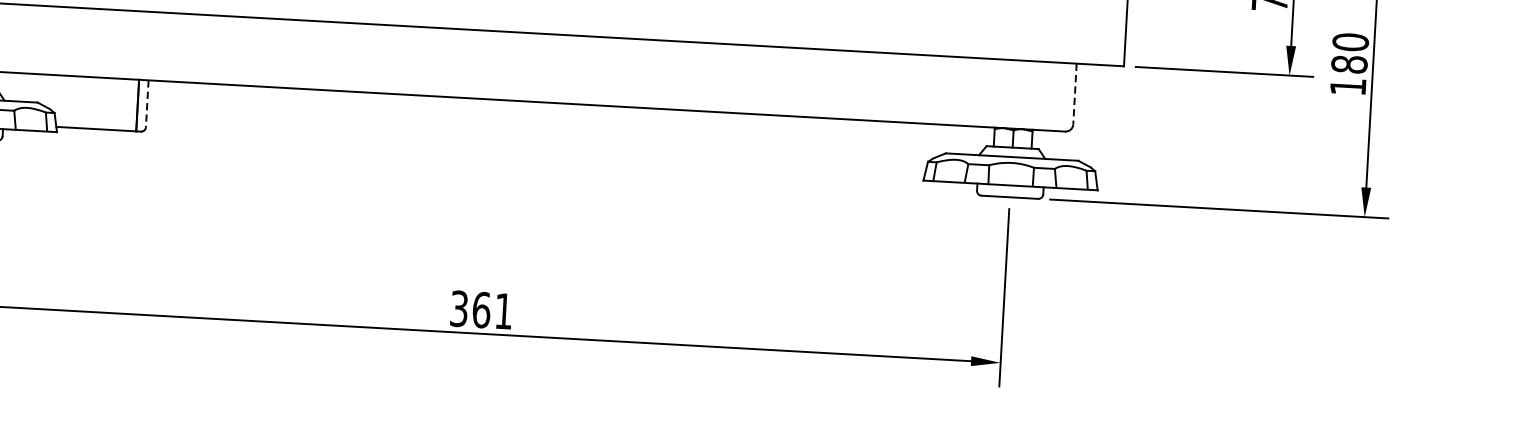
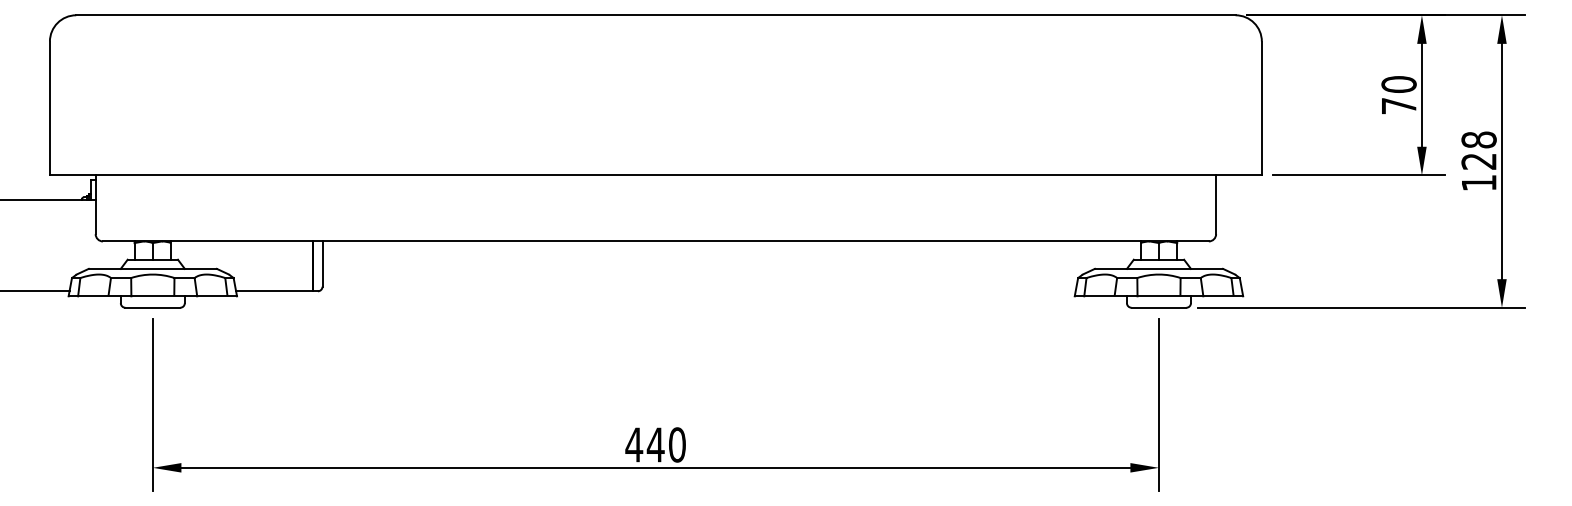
text: (1349, 53) -> (1478, 150), 180 -> 128
line: (1075, 94) -> (1216, 205), dashed -> solid
line: (147, 104) -> (322, 264), dashed -> solid
text: (481, 309) -> (655, 444), 361 -> 440

